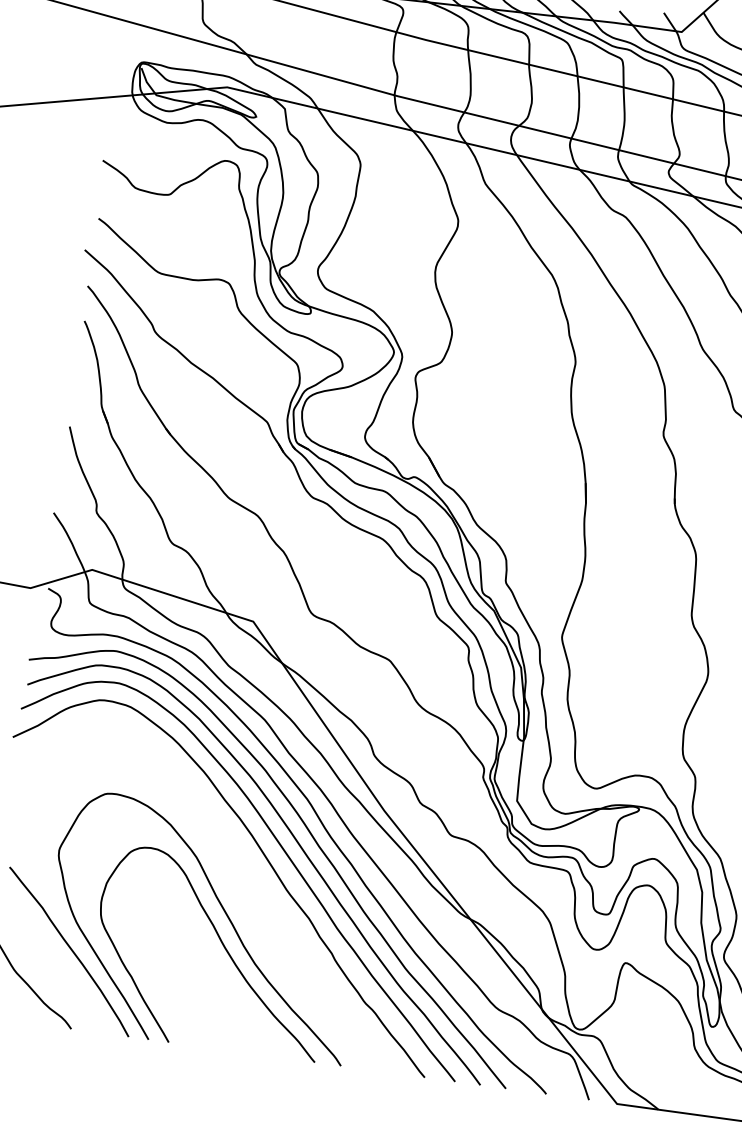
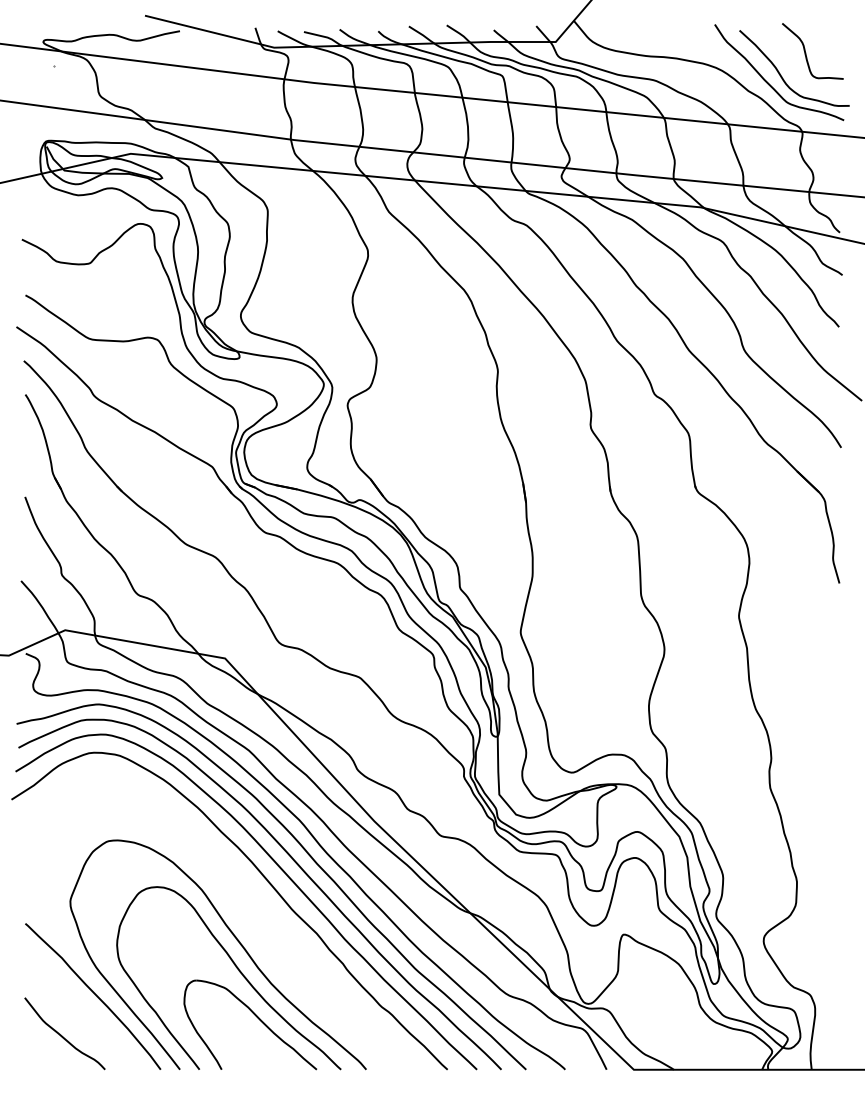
part: (234, 996) -> (256, 1017), added

